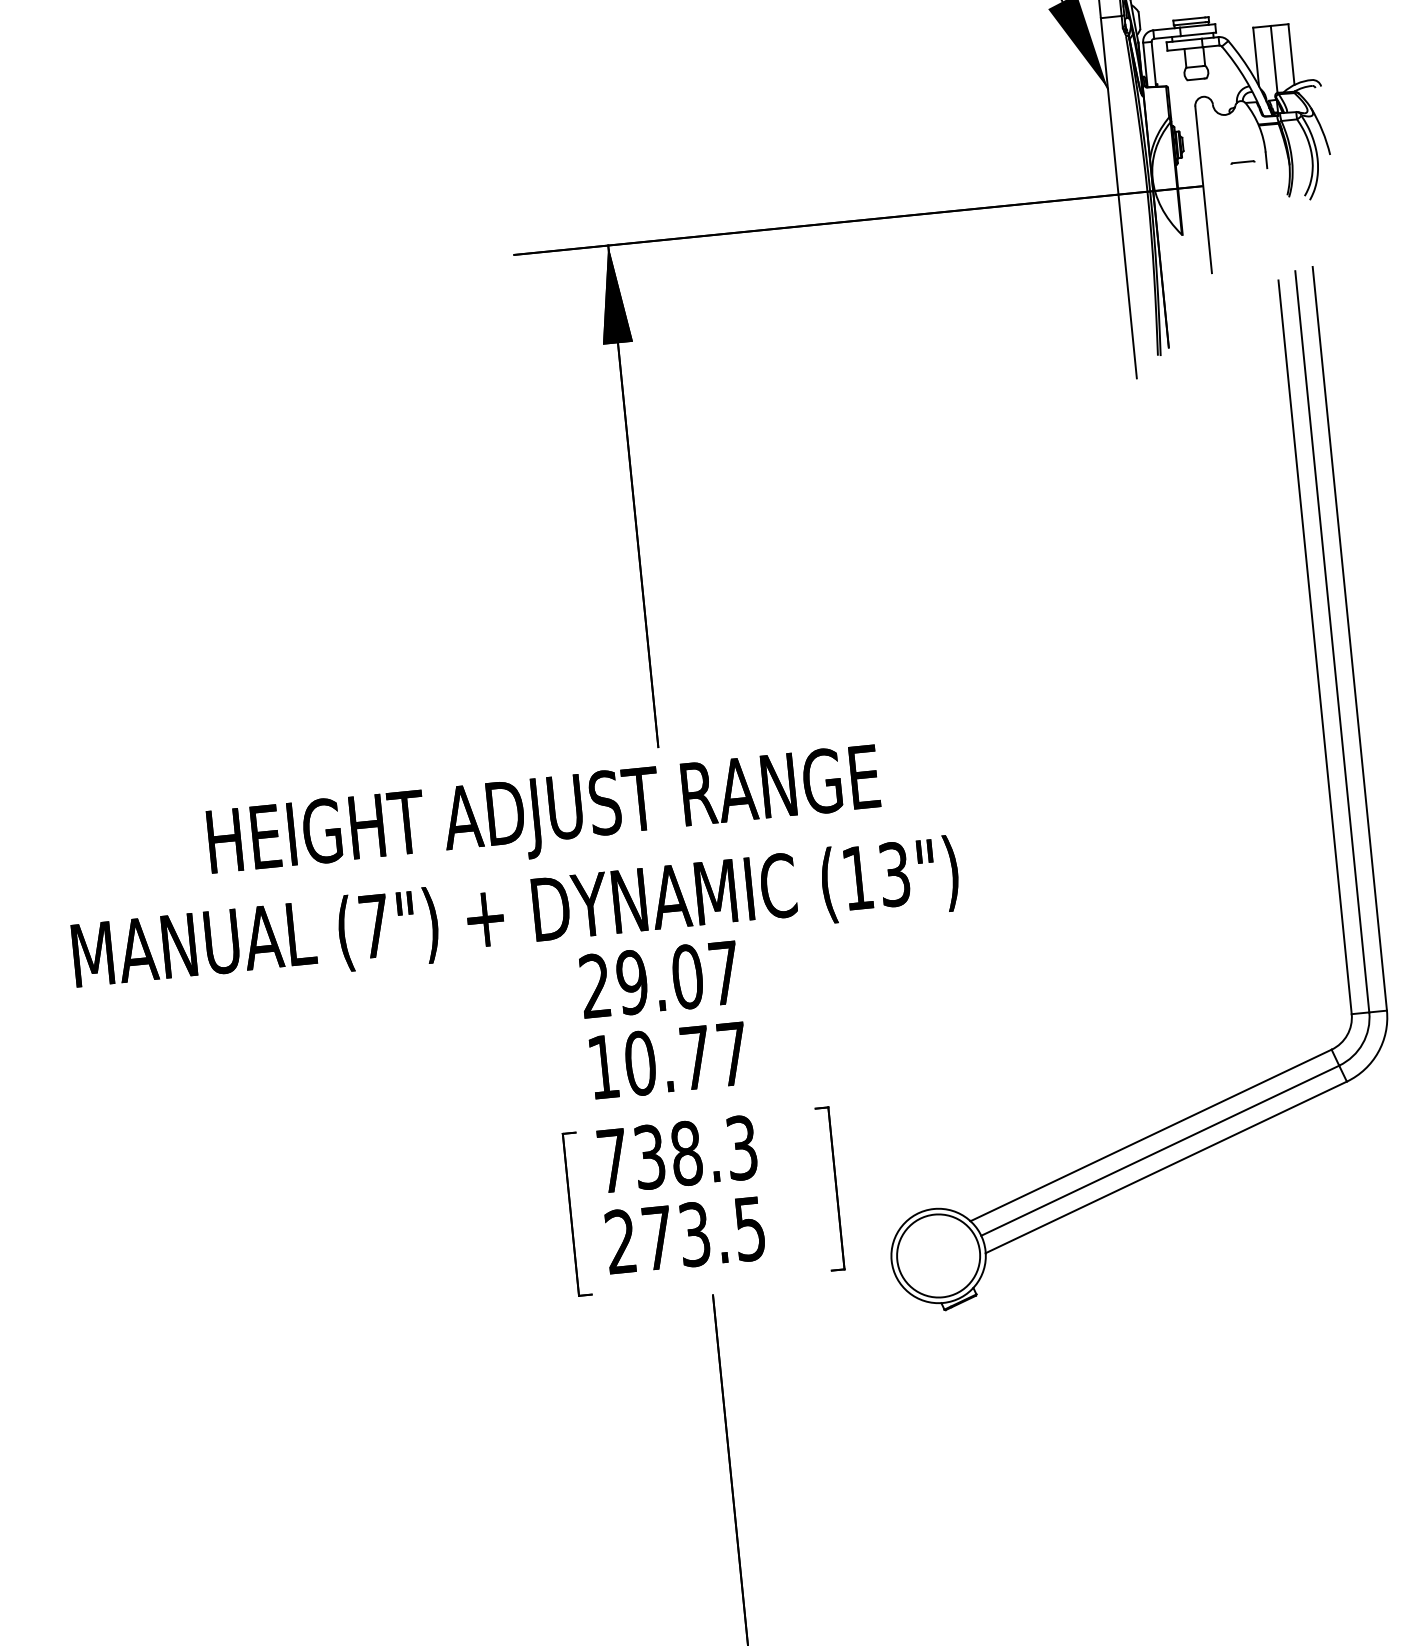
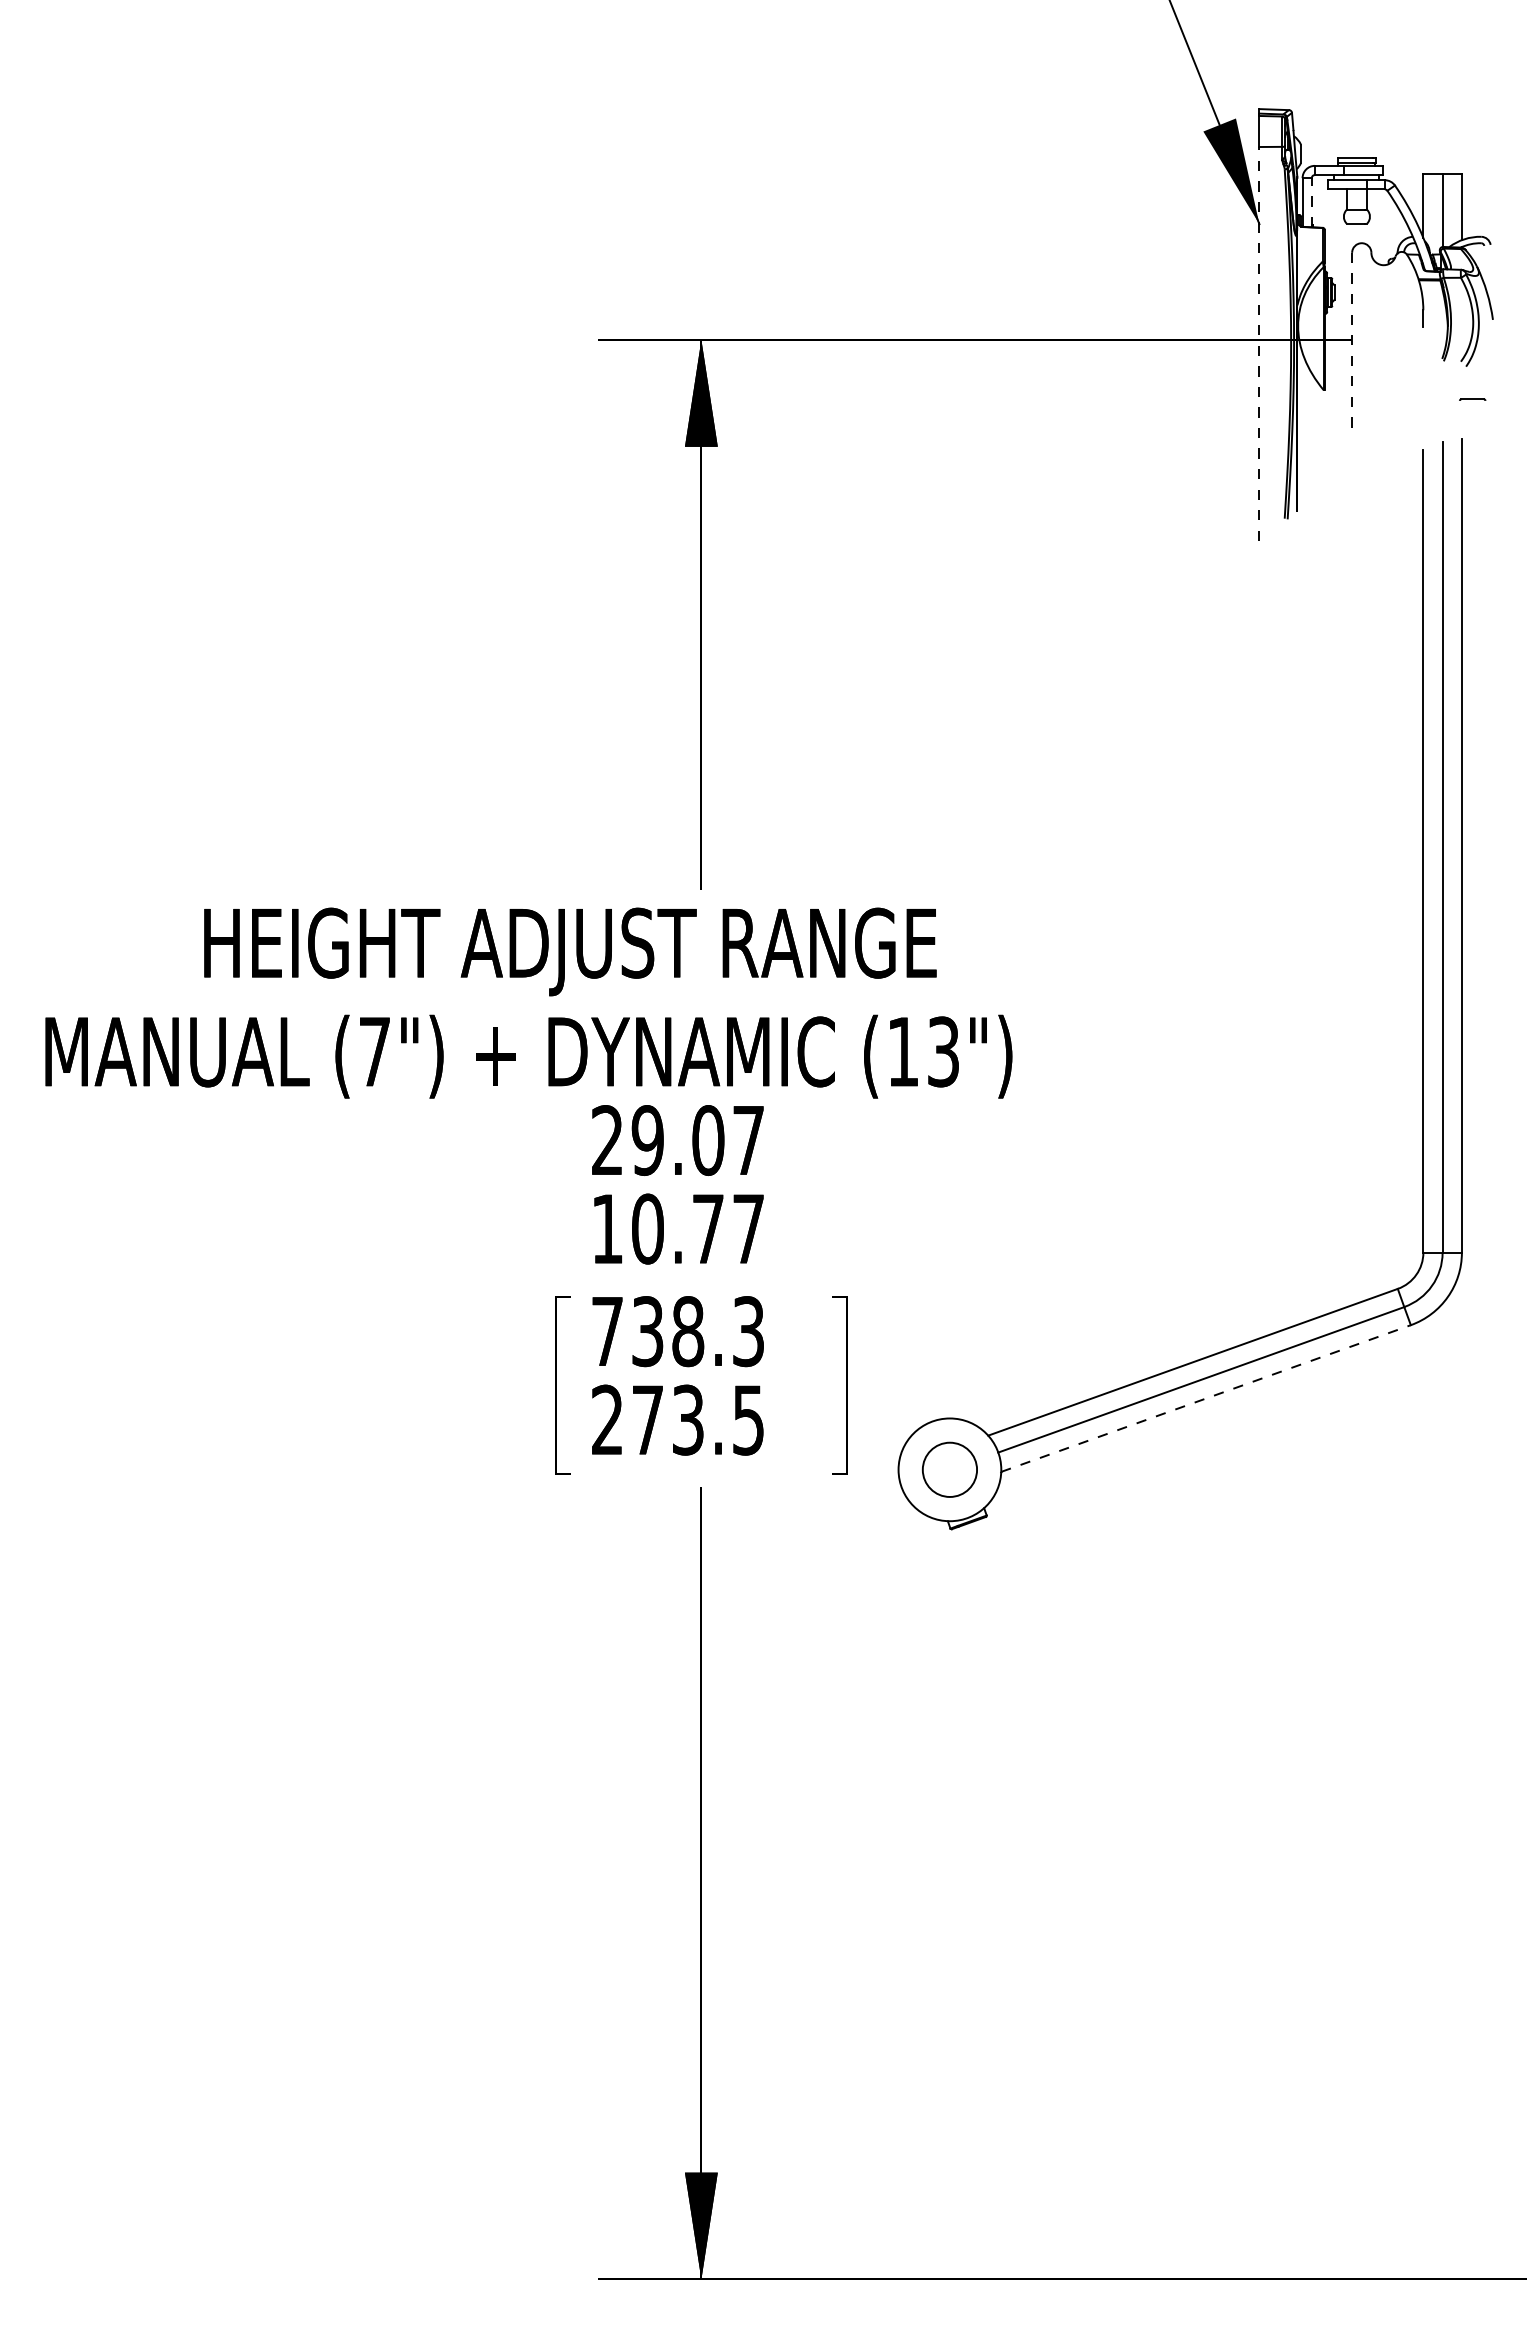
line: (1153, 64) -> (1311, 202), solid -> dashed
line: (1242, 162) -> (1472, 399), moved
line: (1204, 190) -> (1352, 344), solid -> dashed
line: (1118, 197) -> (1259, 343), solid -> dashed
line: (1166, 1167) -> (1206, 1398), solid -> dashed
circle: (938, 1255) -> (949, 1469), size x0.6

